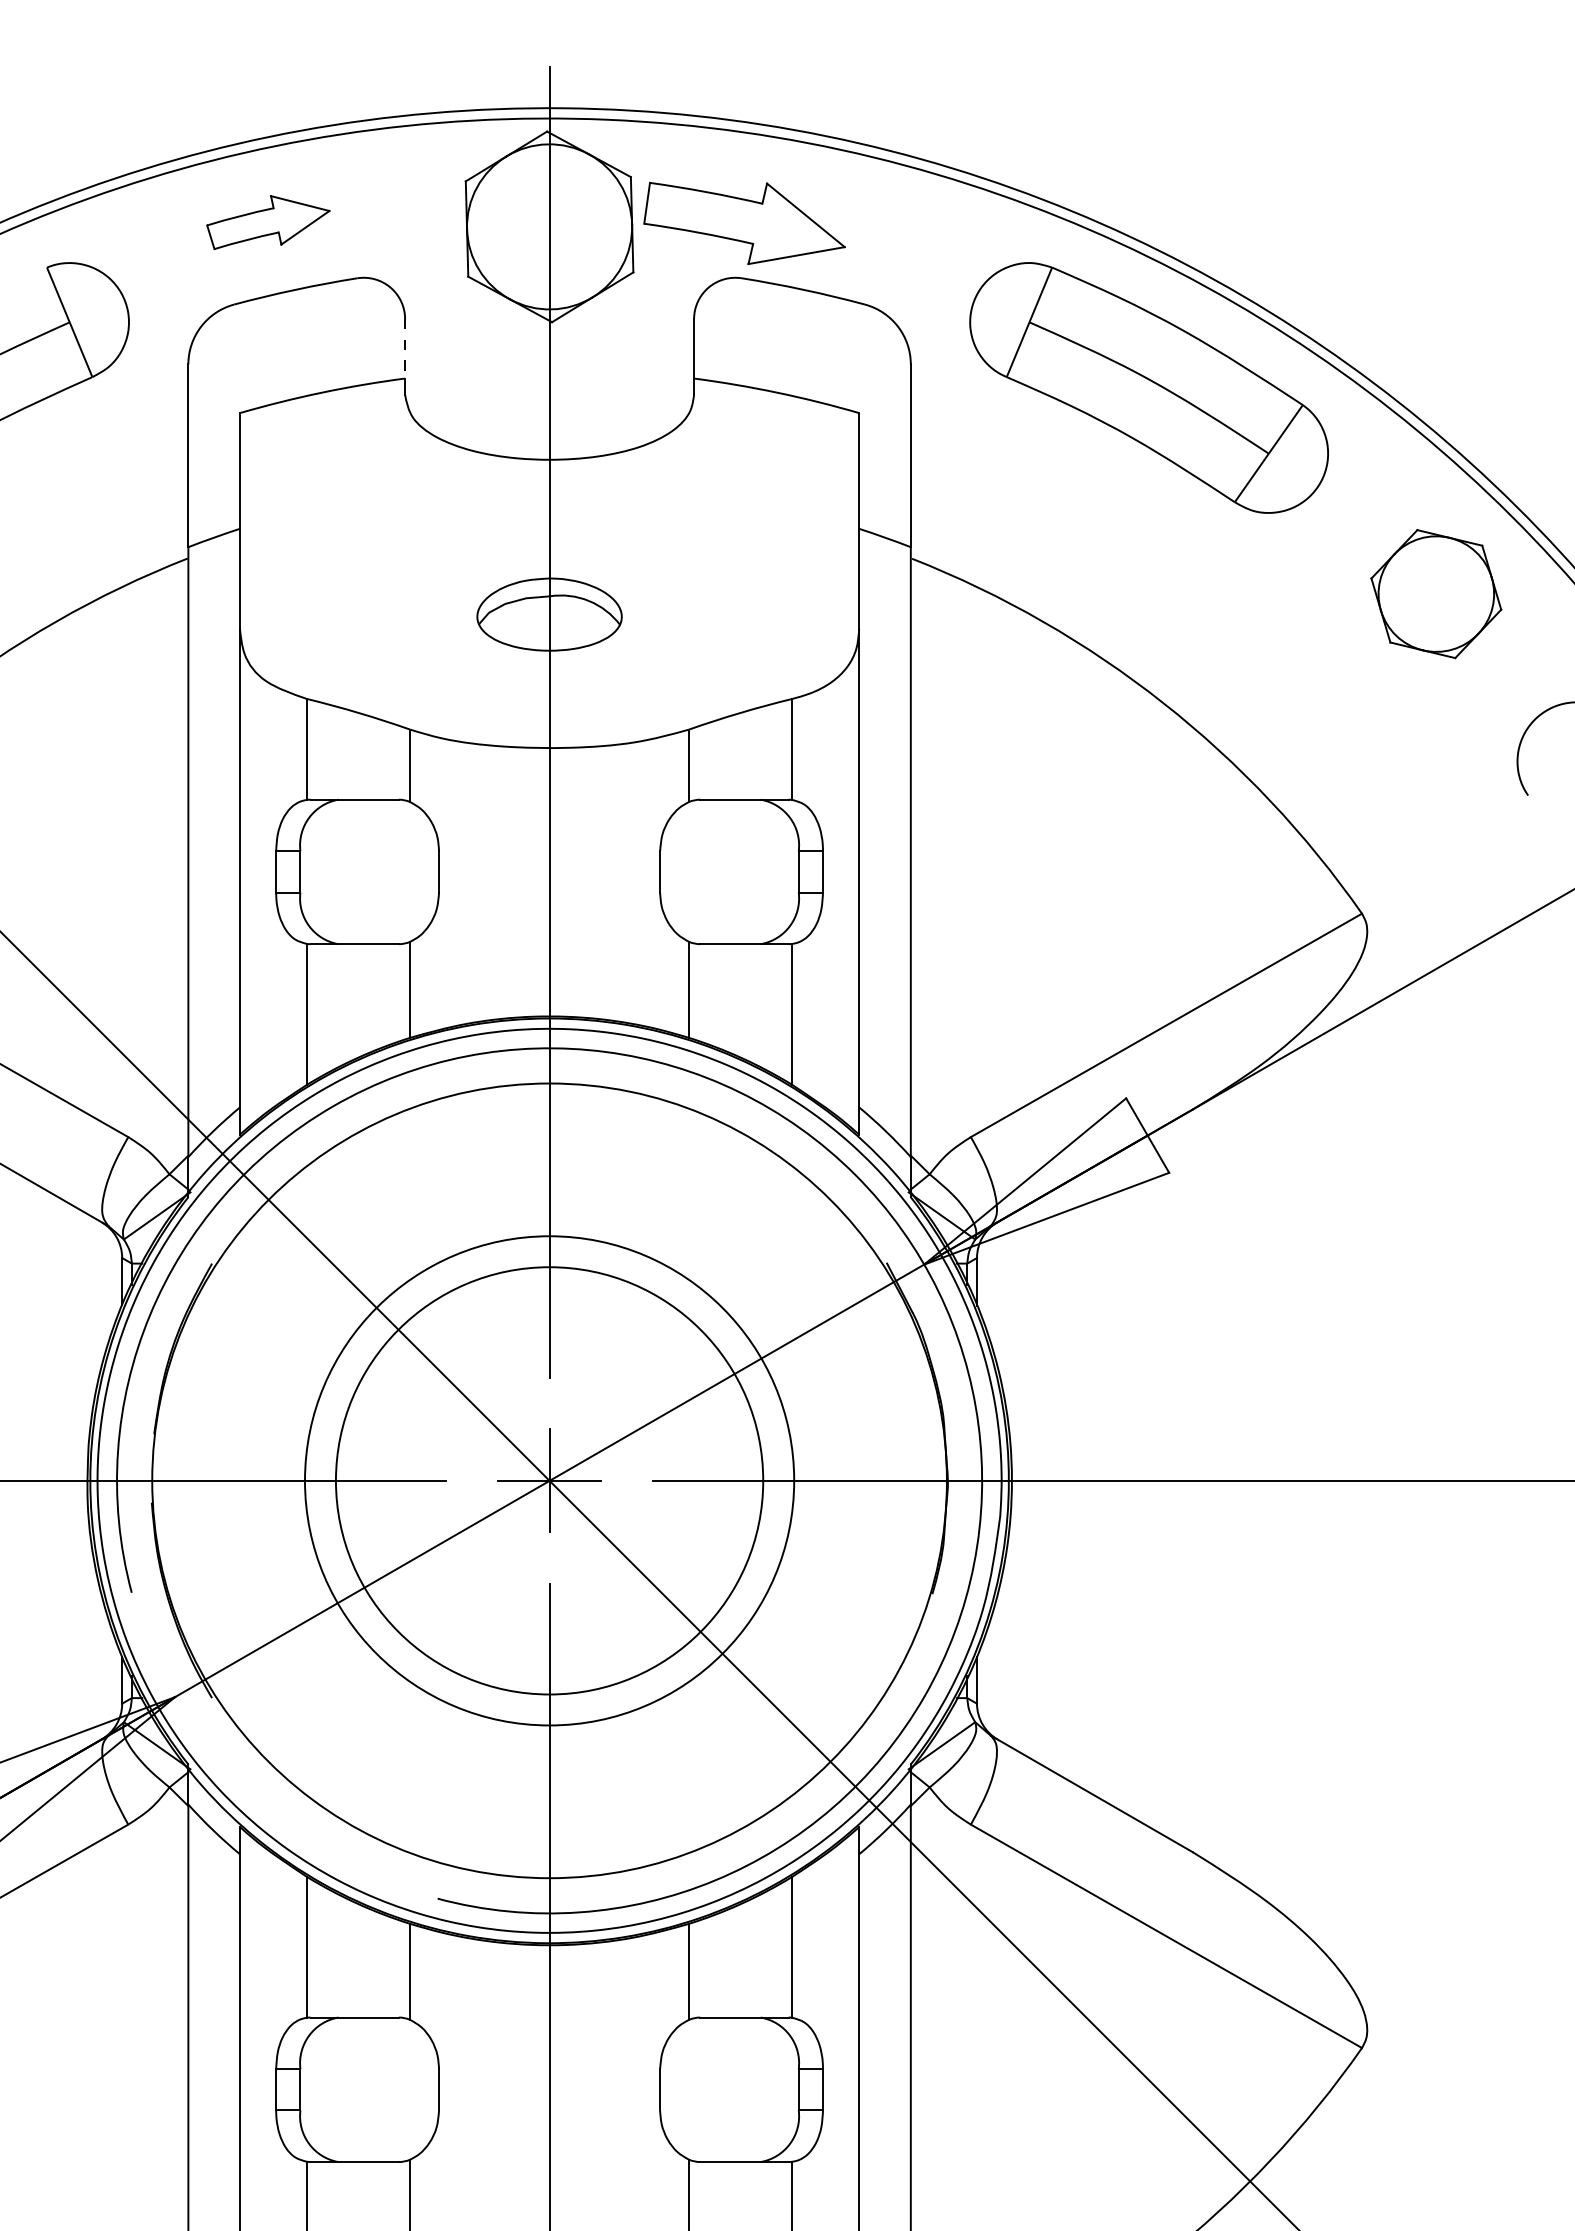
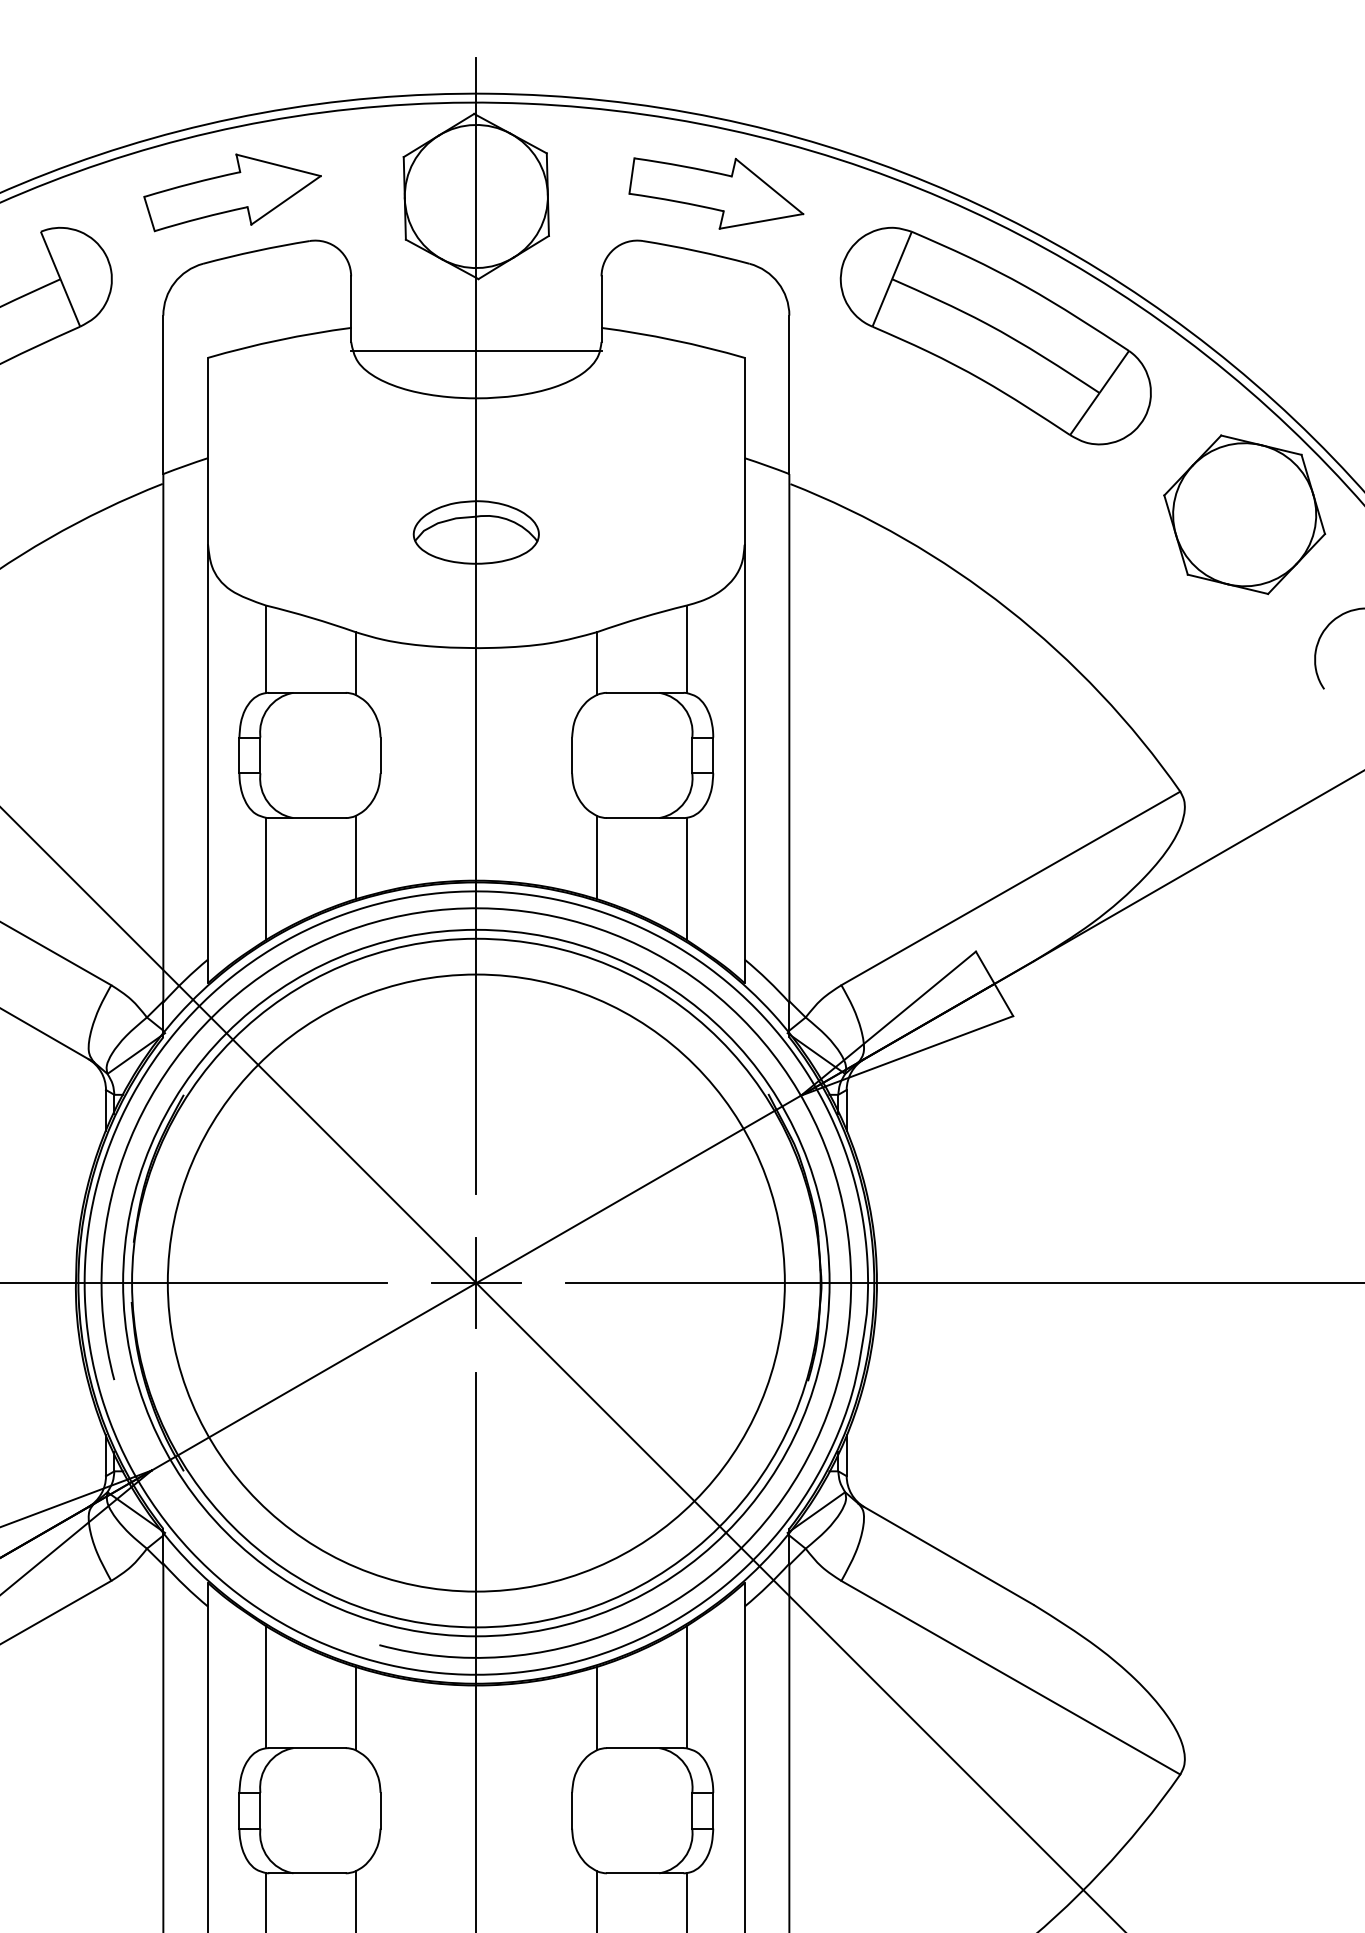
part: (268, 222) -> (232, 192), size x1.67
part: (744, 222) -> (716, 192), moved
line: (405, 348) -> (351, 301), dashed -> solid
line: (549, 404) -> (476, 350), added
part: (1436, 593) -> (1244, 514), size x1.43
circle: (549, 1480) -> (476, 1282), size x1.67
circle: (549, 1480) -> (476, 1282), size x1.67

